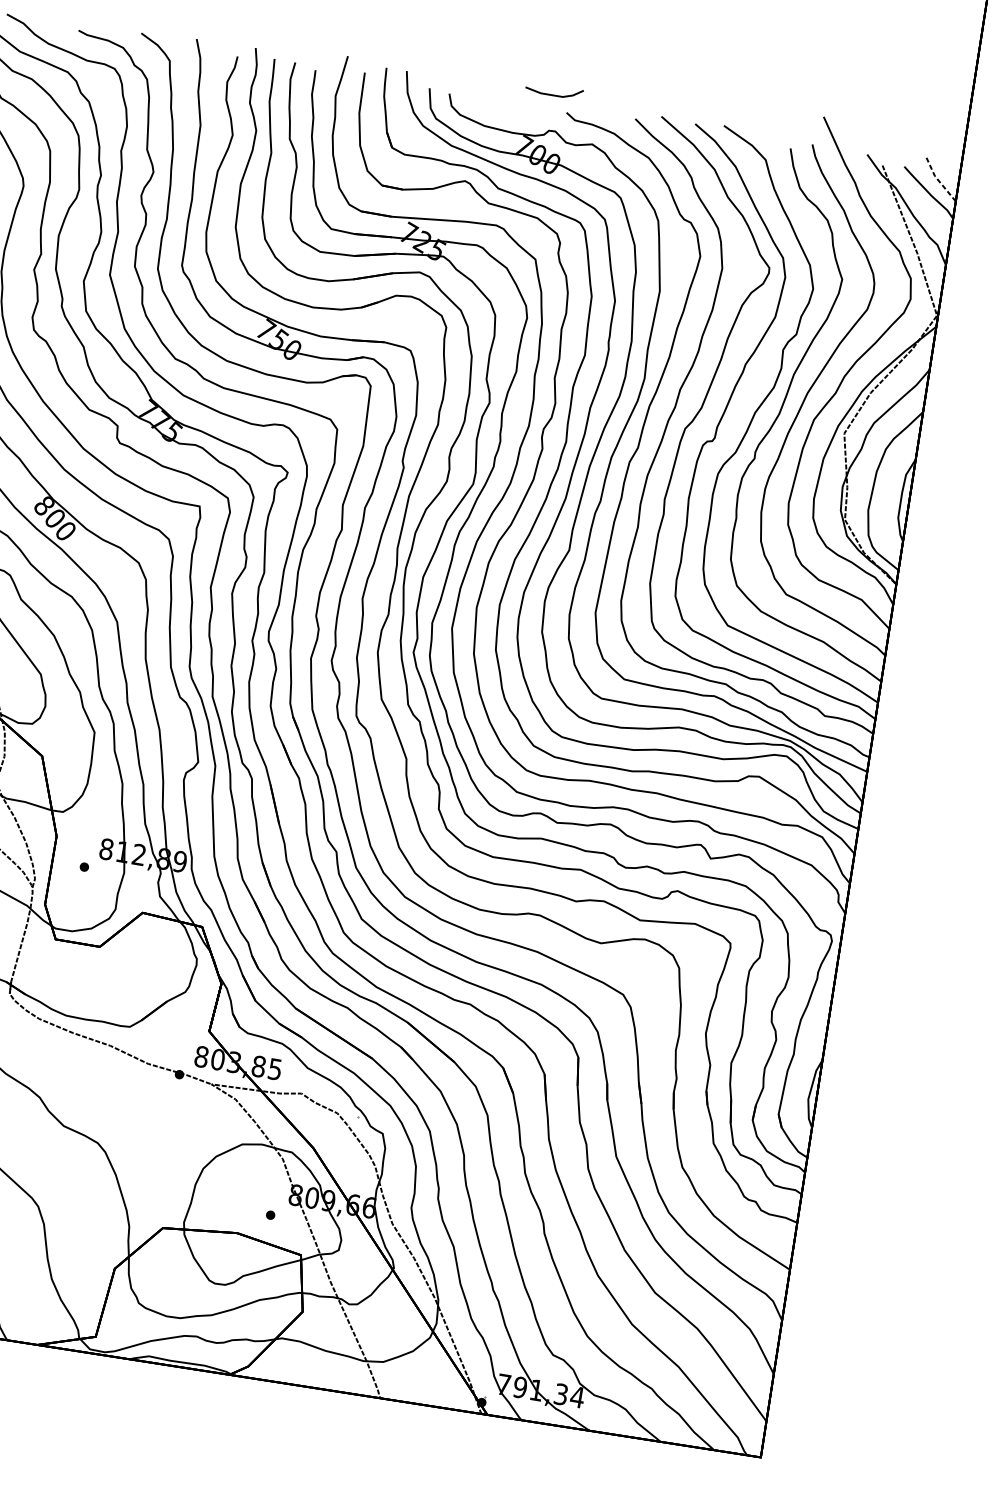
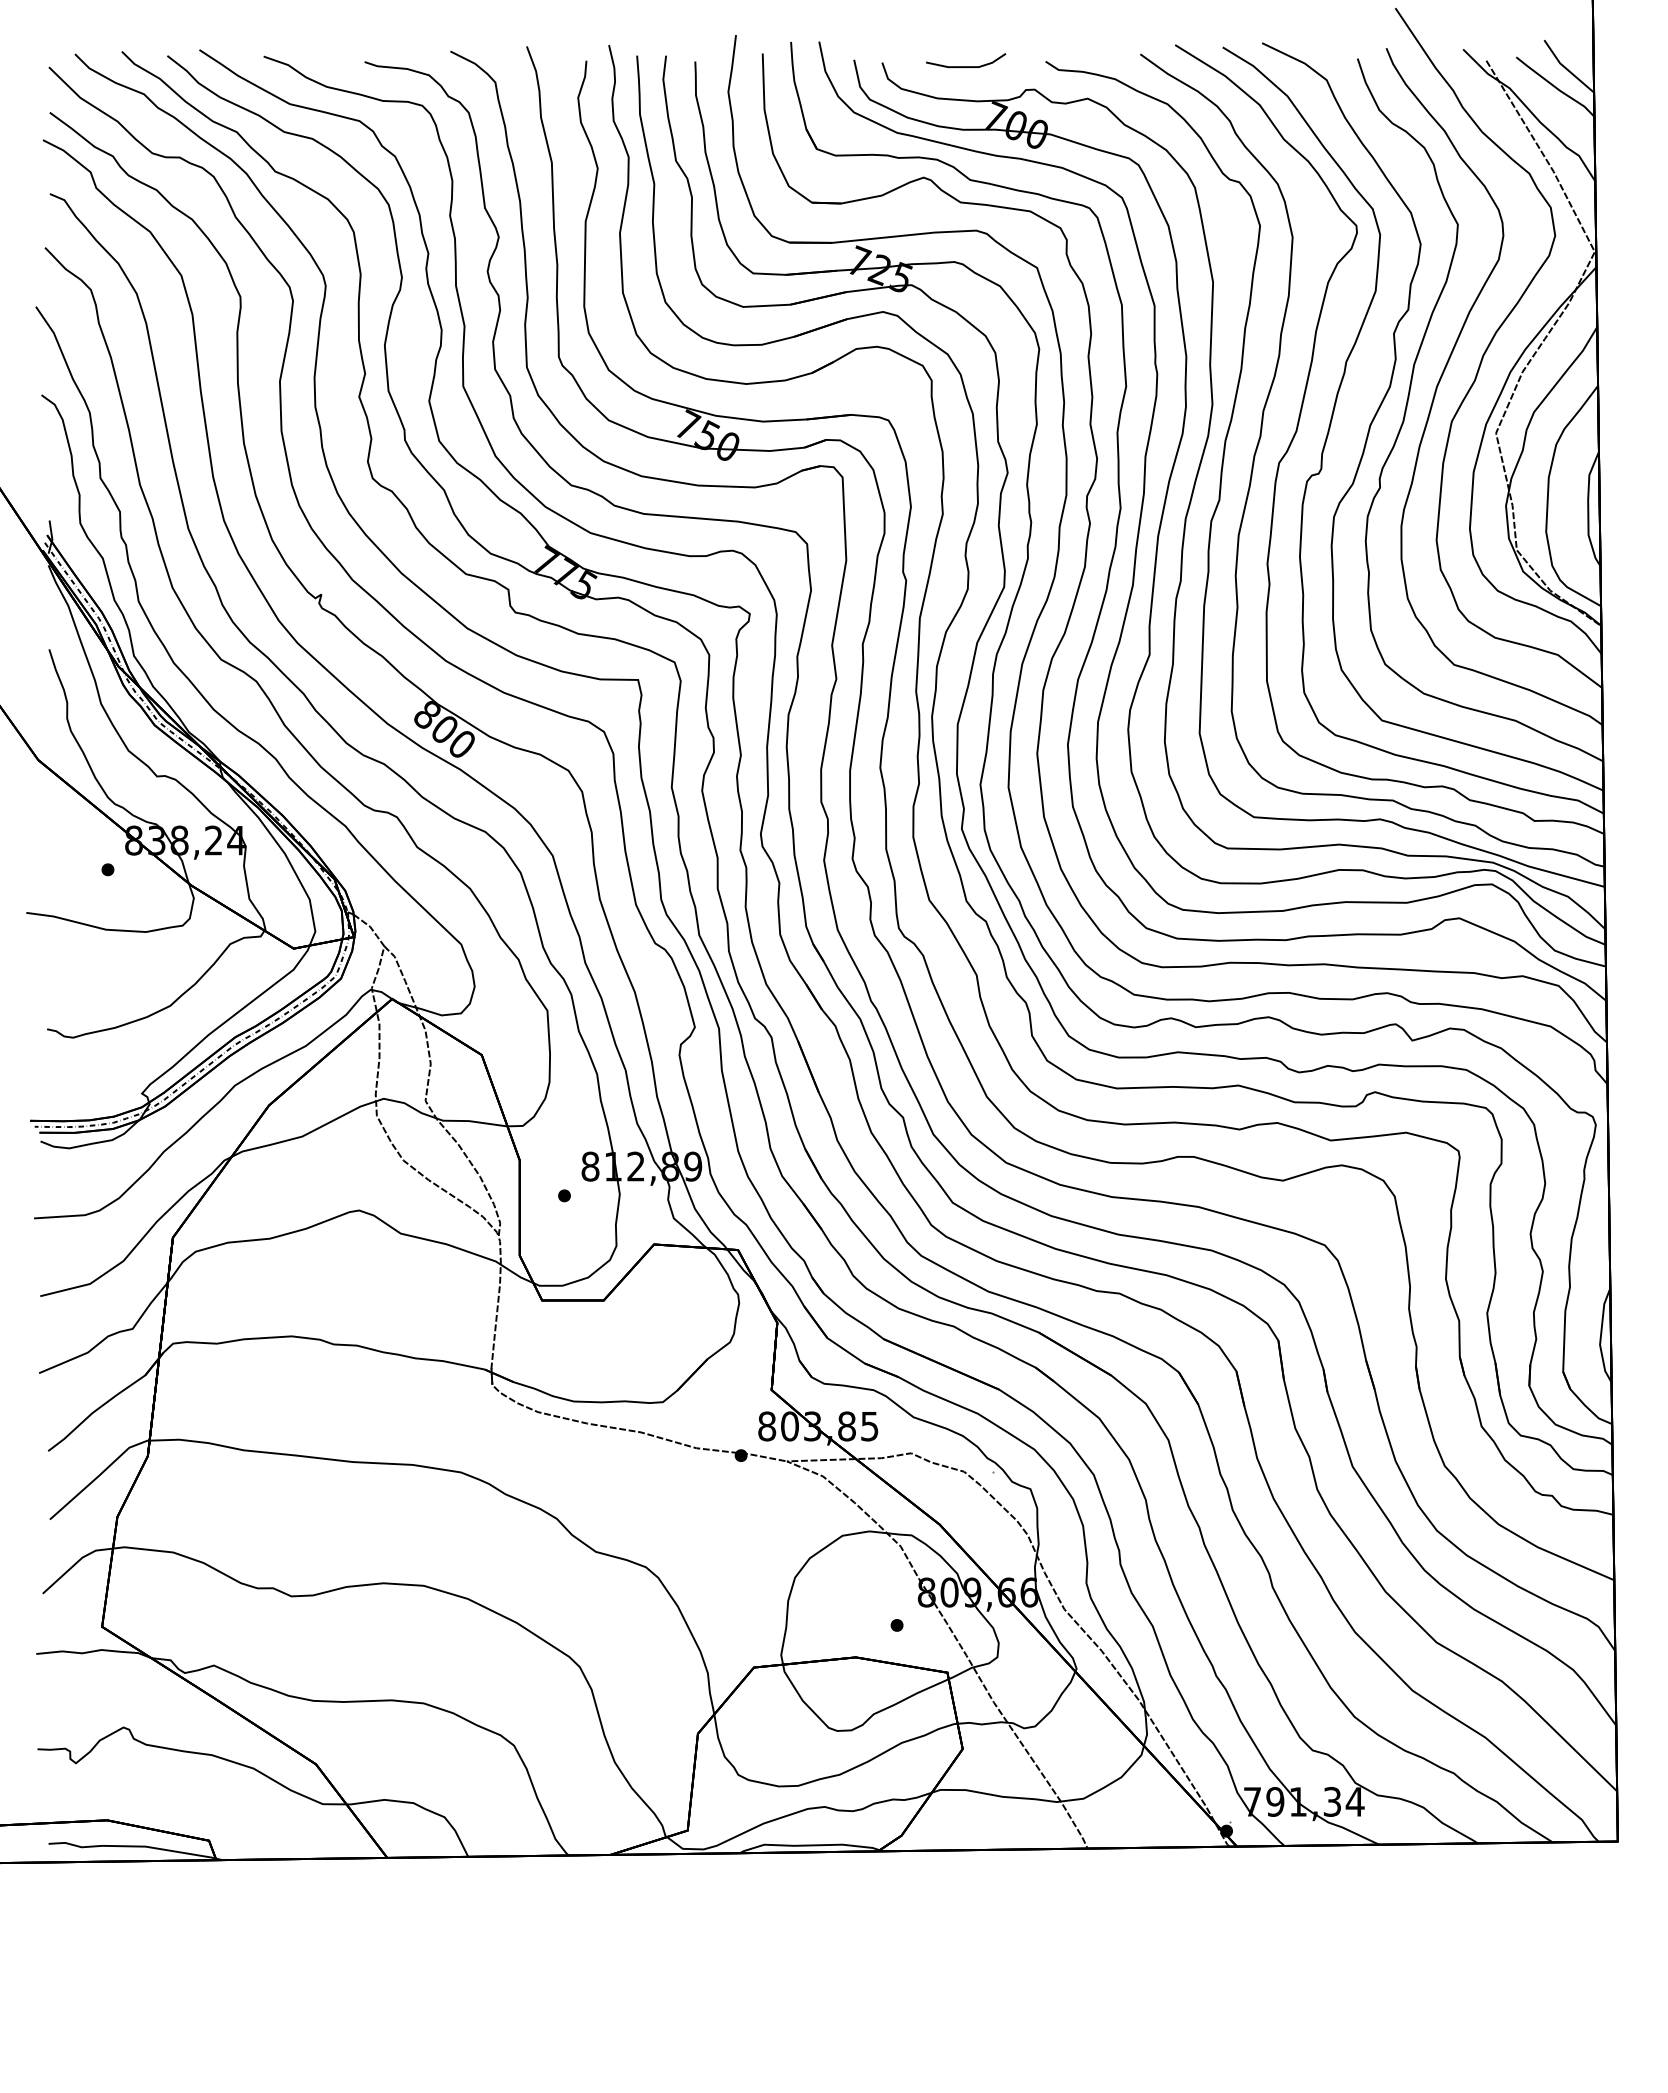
line: (554, 95) -> (966, 66), moved
line: (938, 180) -> (1566, 68), dashed -> solid

